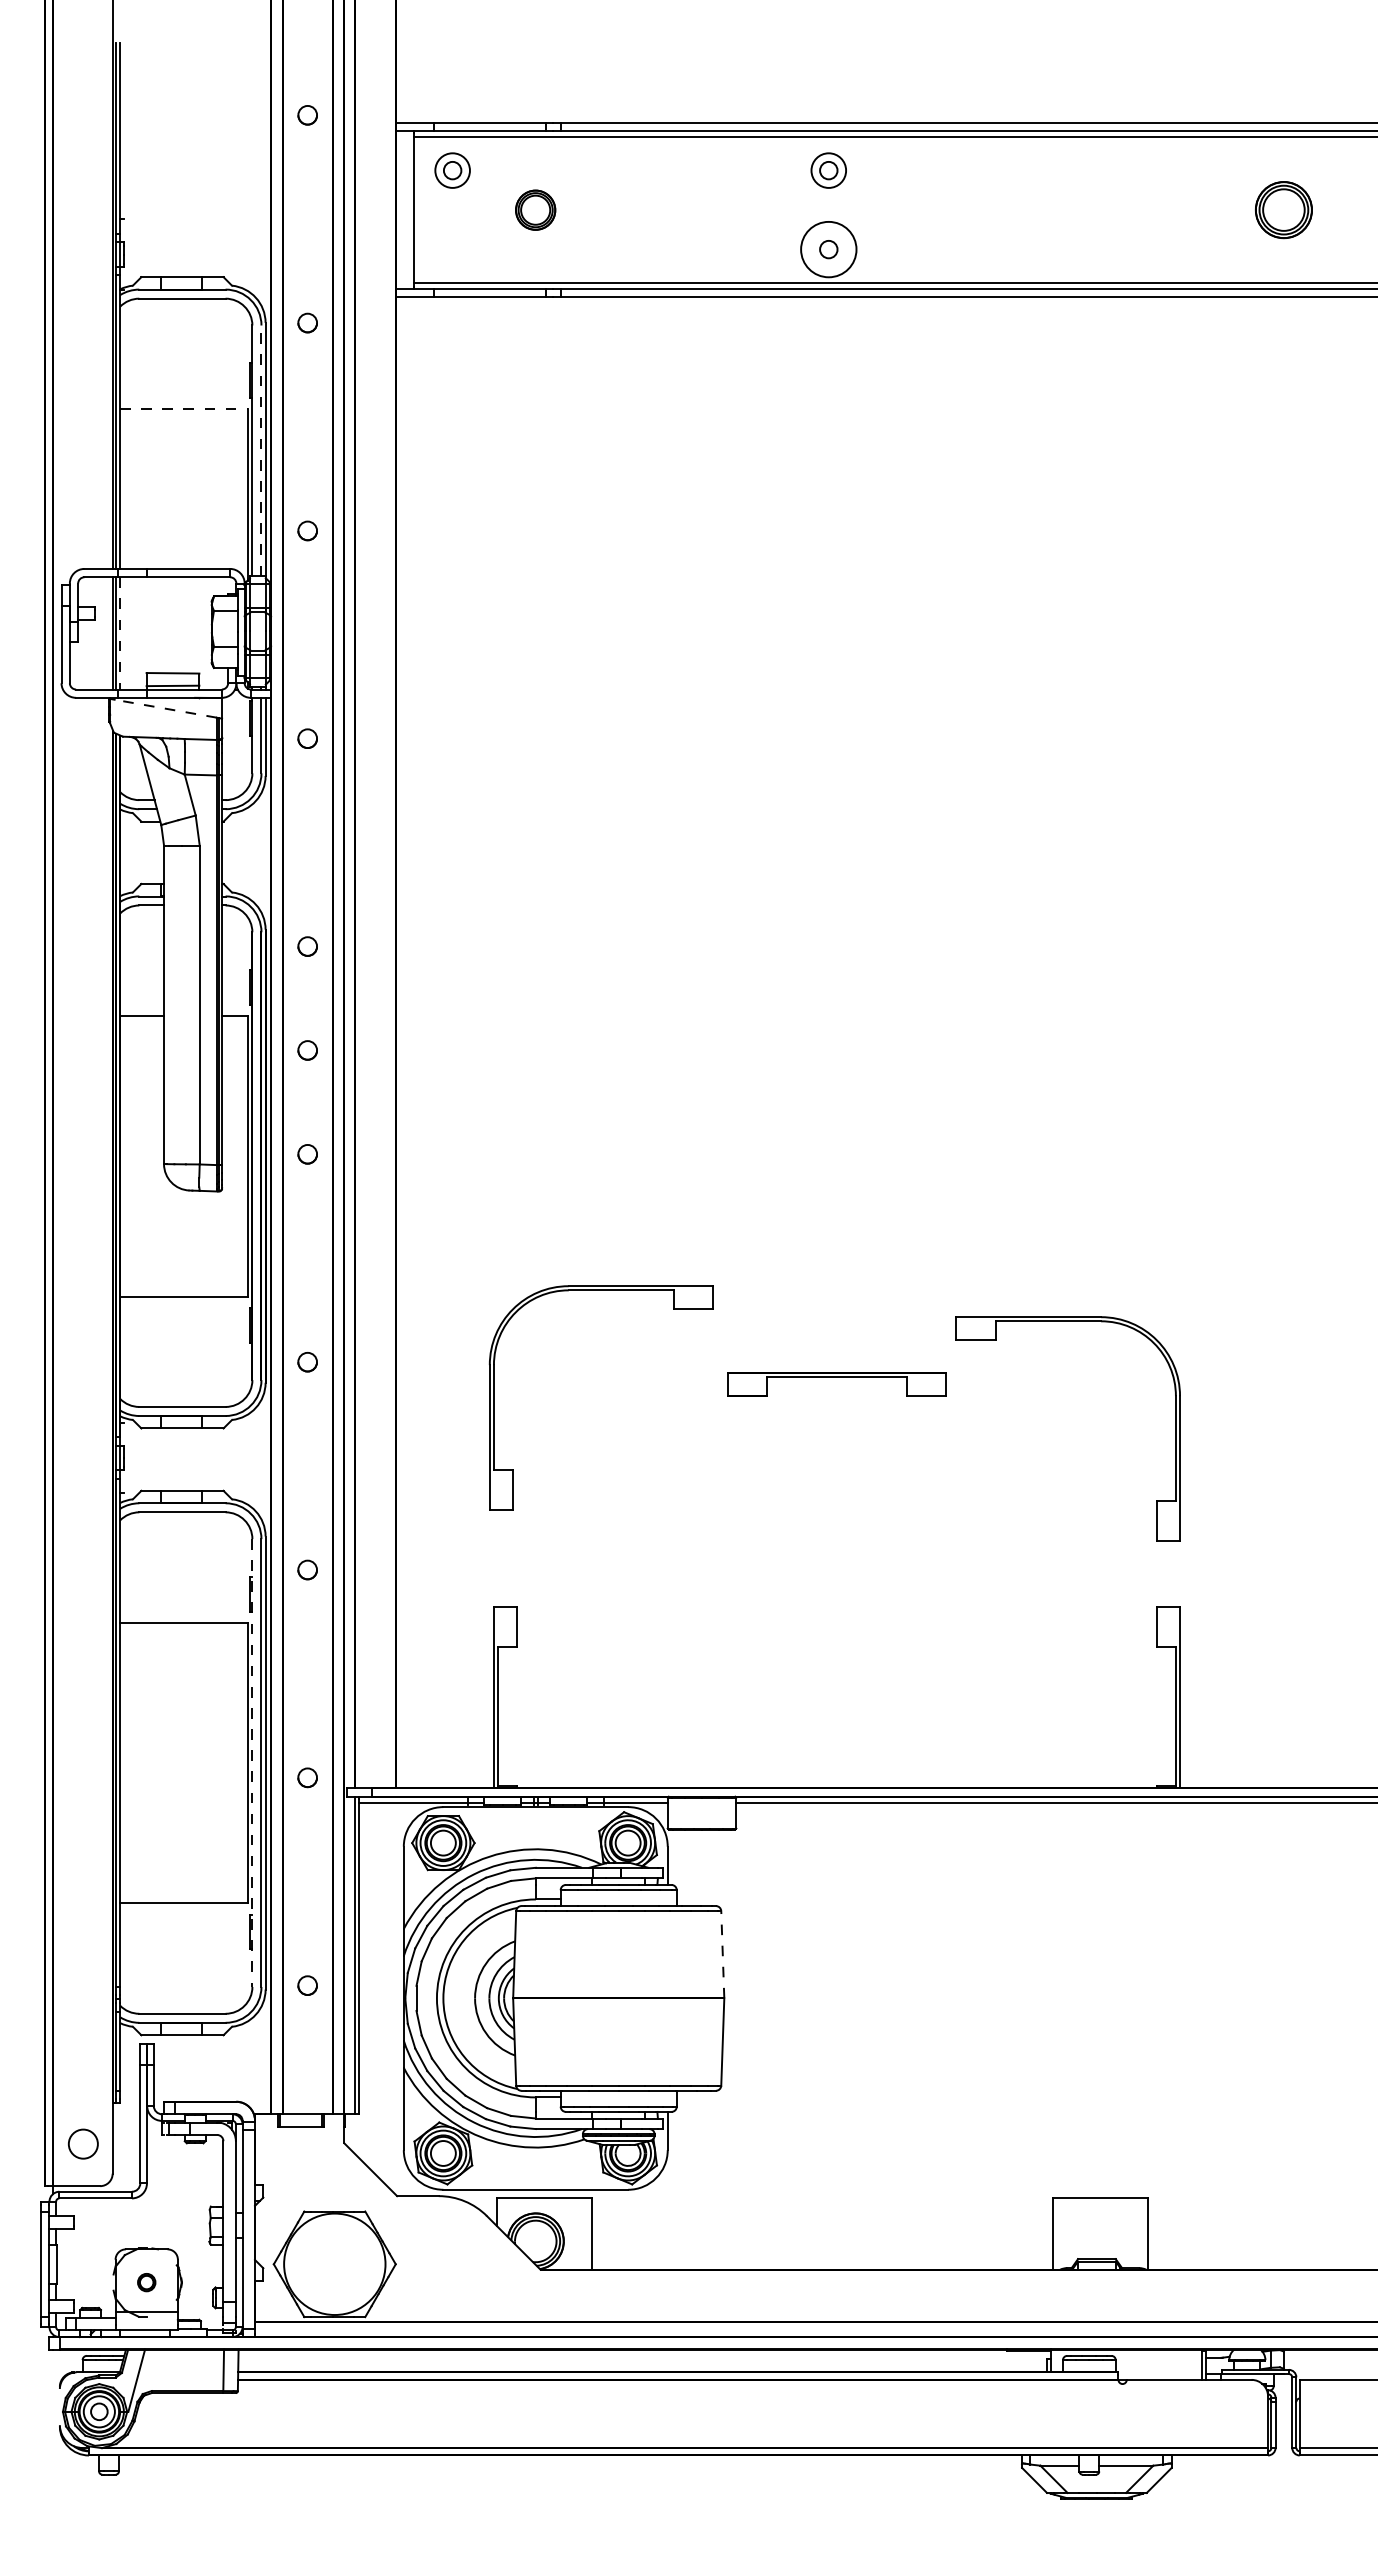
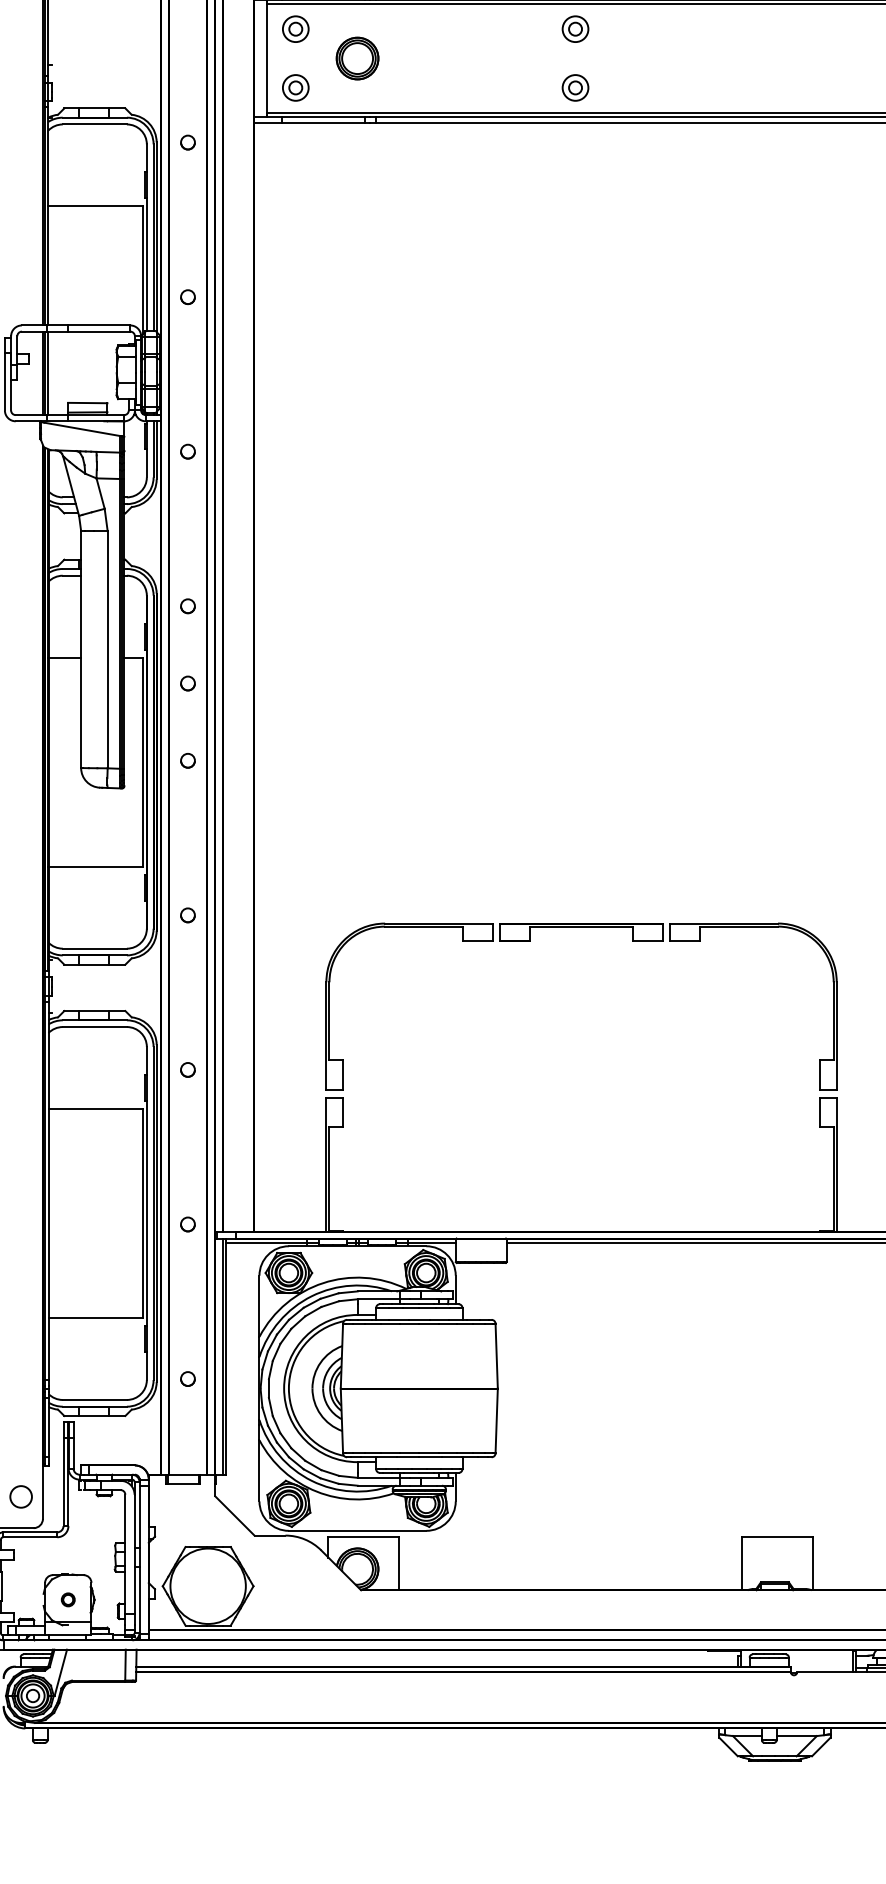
part: (535, 210) -> (357, 58), size x1.43
part: (452, 249) -> (295, 87), added
circle: (828, 249) -> (575, 87), size x0.62
line: (183, 409) -> (95, 206), dashed -> solid
line: (261, 450) -> (153, 237), dashed -> solid
line: (120, 633) -> (48, 373), dashed -> solid
line: (165, 708) -> (82, 429), dashed -> solid
part: (1067, 1321) -> (753, 926), moved
part: (494, 1397) -> (329, 1006), moved
line: (252, 1763) -> (146, 1213), dashed -> solid
line: (722, 1954) -> (496, 1355), dashed -> solid

